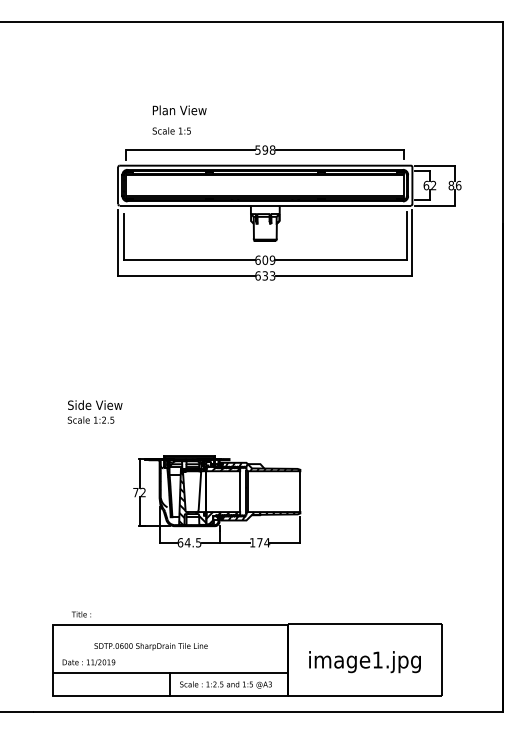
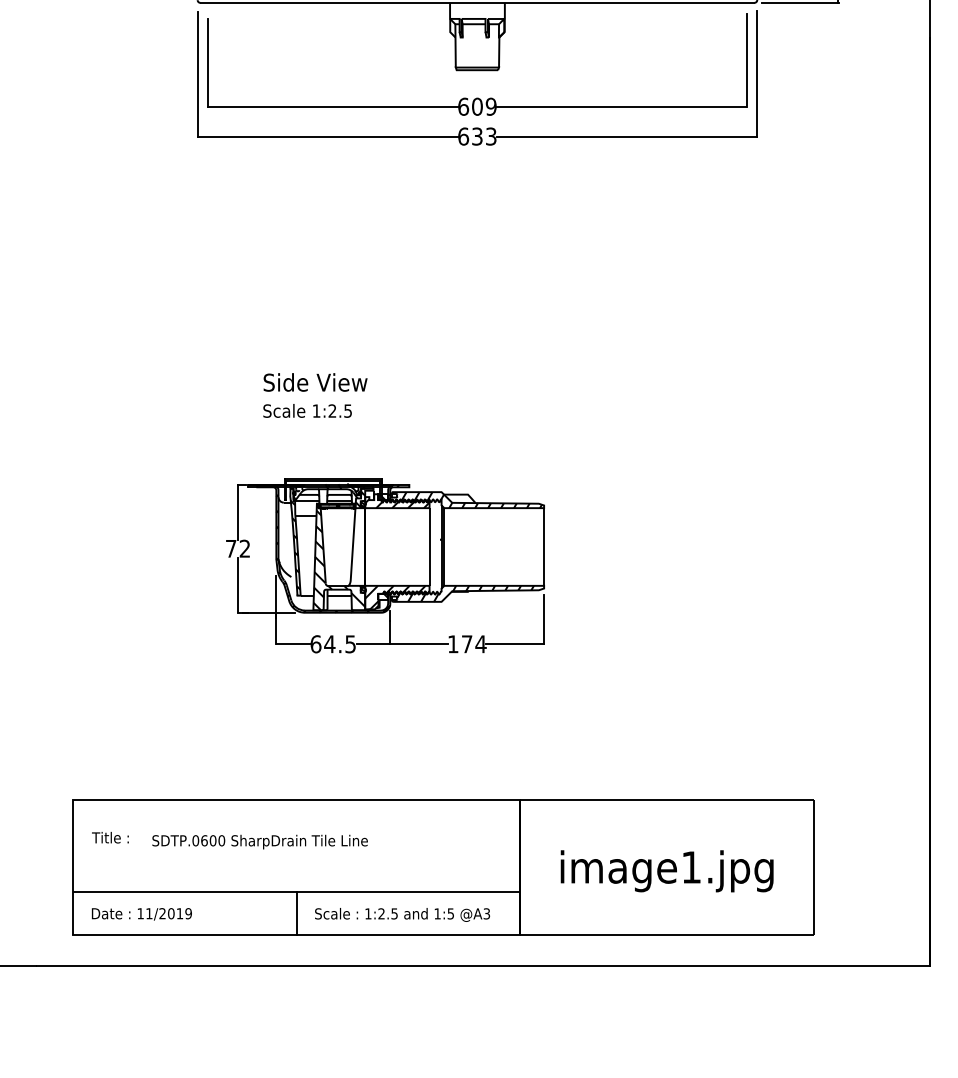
text: (94, 411) -> (314, 394), moved
text: (81, 614) -> (110, 837), moved
text: (88, 662) -> (141, 913), moved

